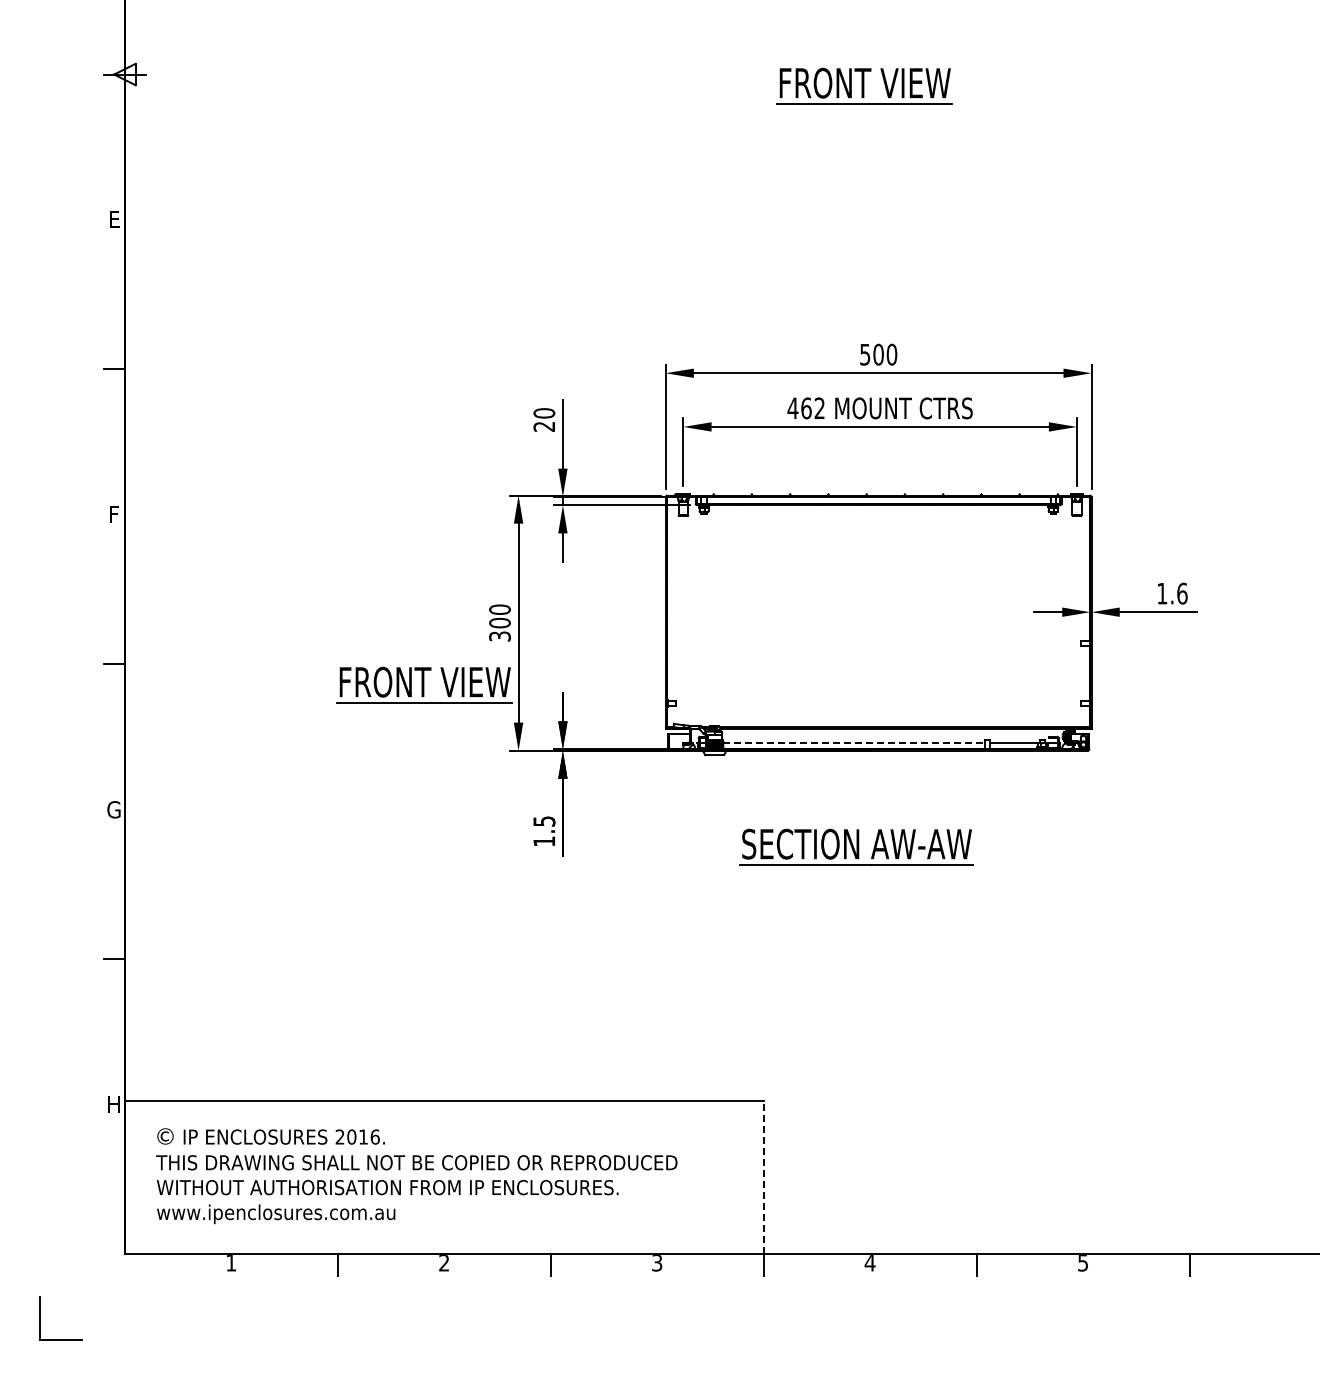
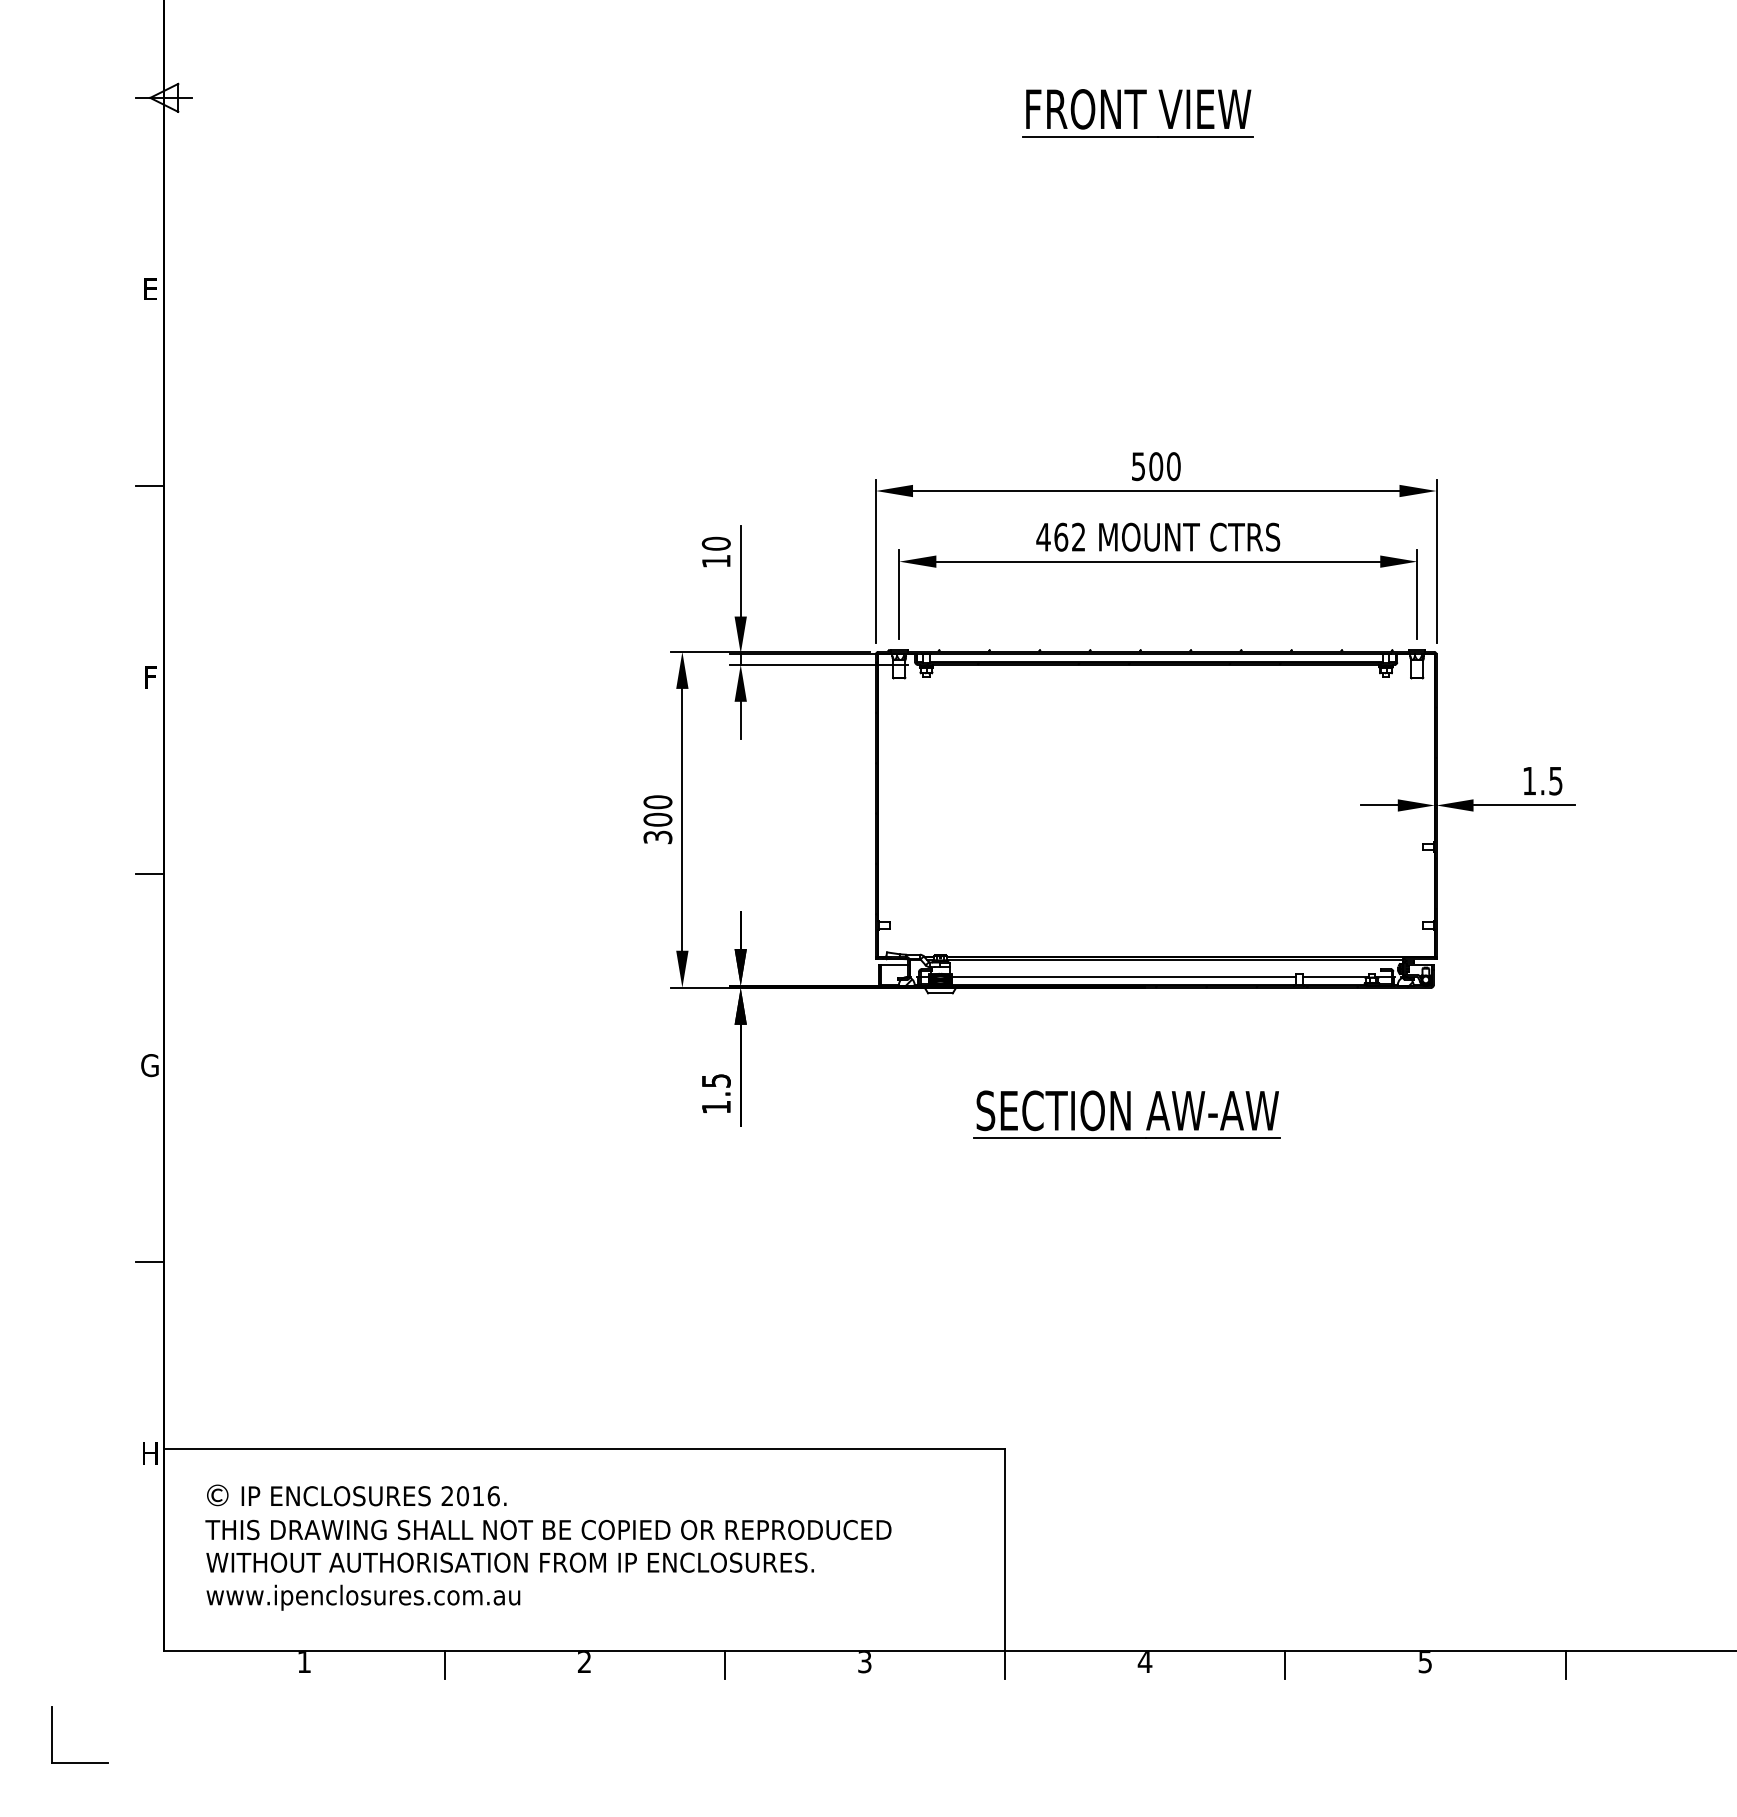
text: (543, 426) -> (715, 561), 20 -> 10
text: (1182, 593) -> (1556, 780), 1.6 -> 1.5
part: (424, 684) -> (558, 900), removed
line: (853, 742) -> (1123, 976), dashed -> solid
line: (763, 1177) -> (1004, 1549), dashed -> solid

